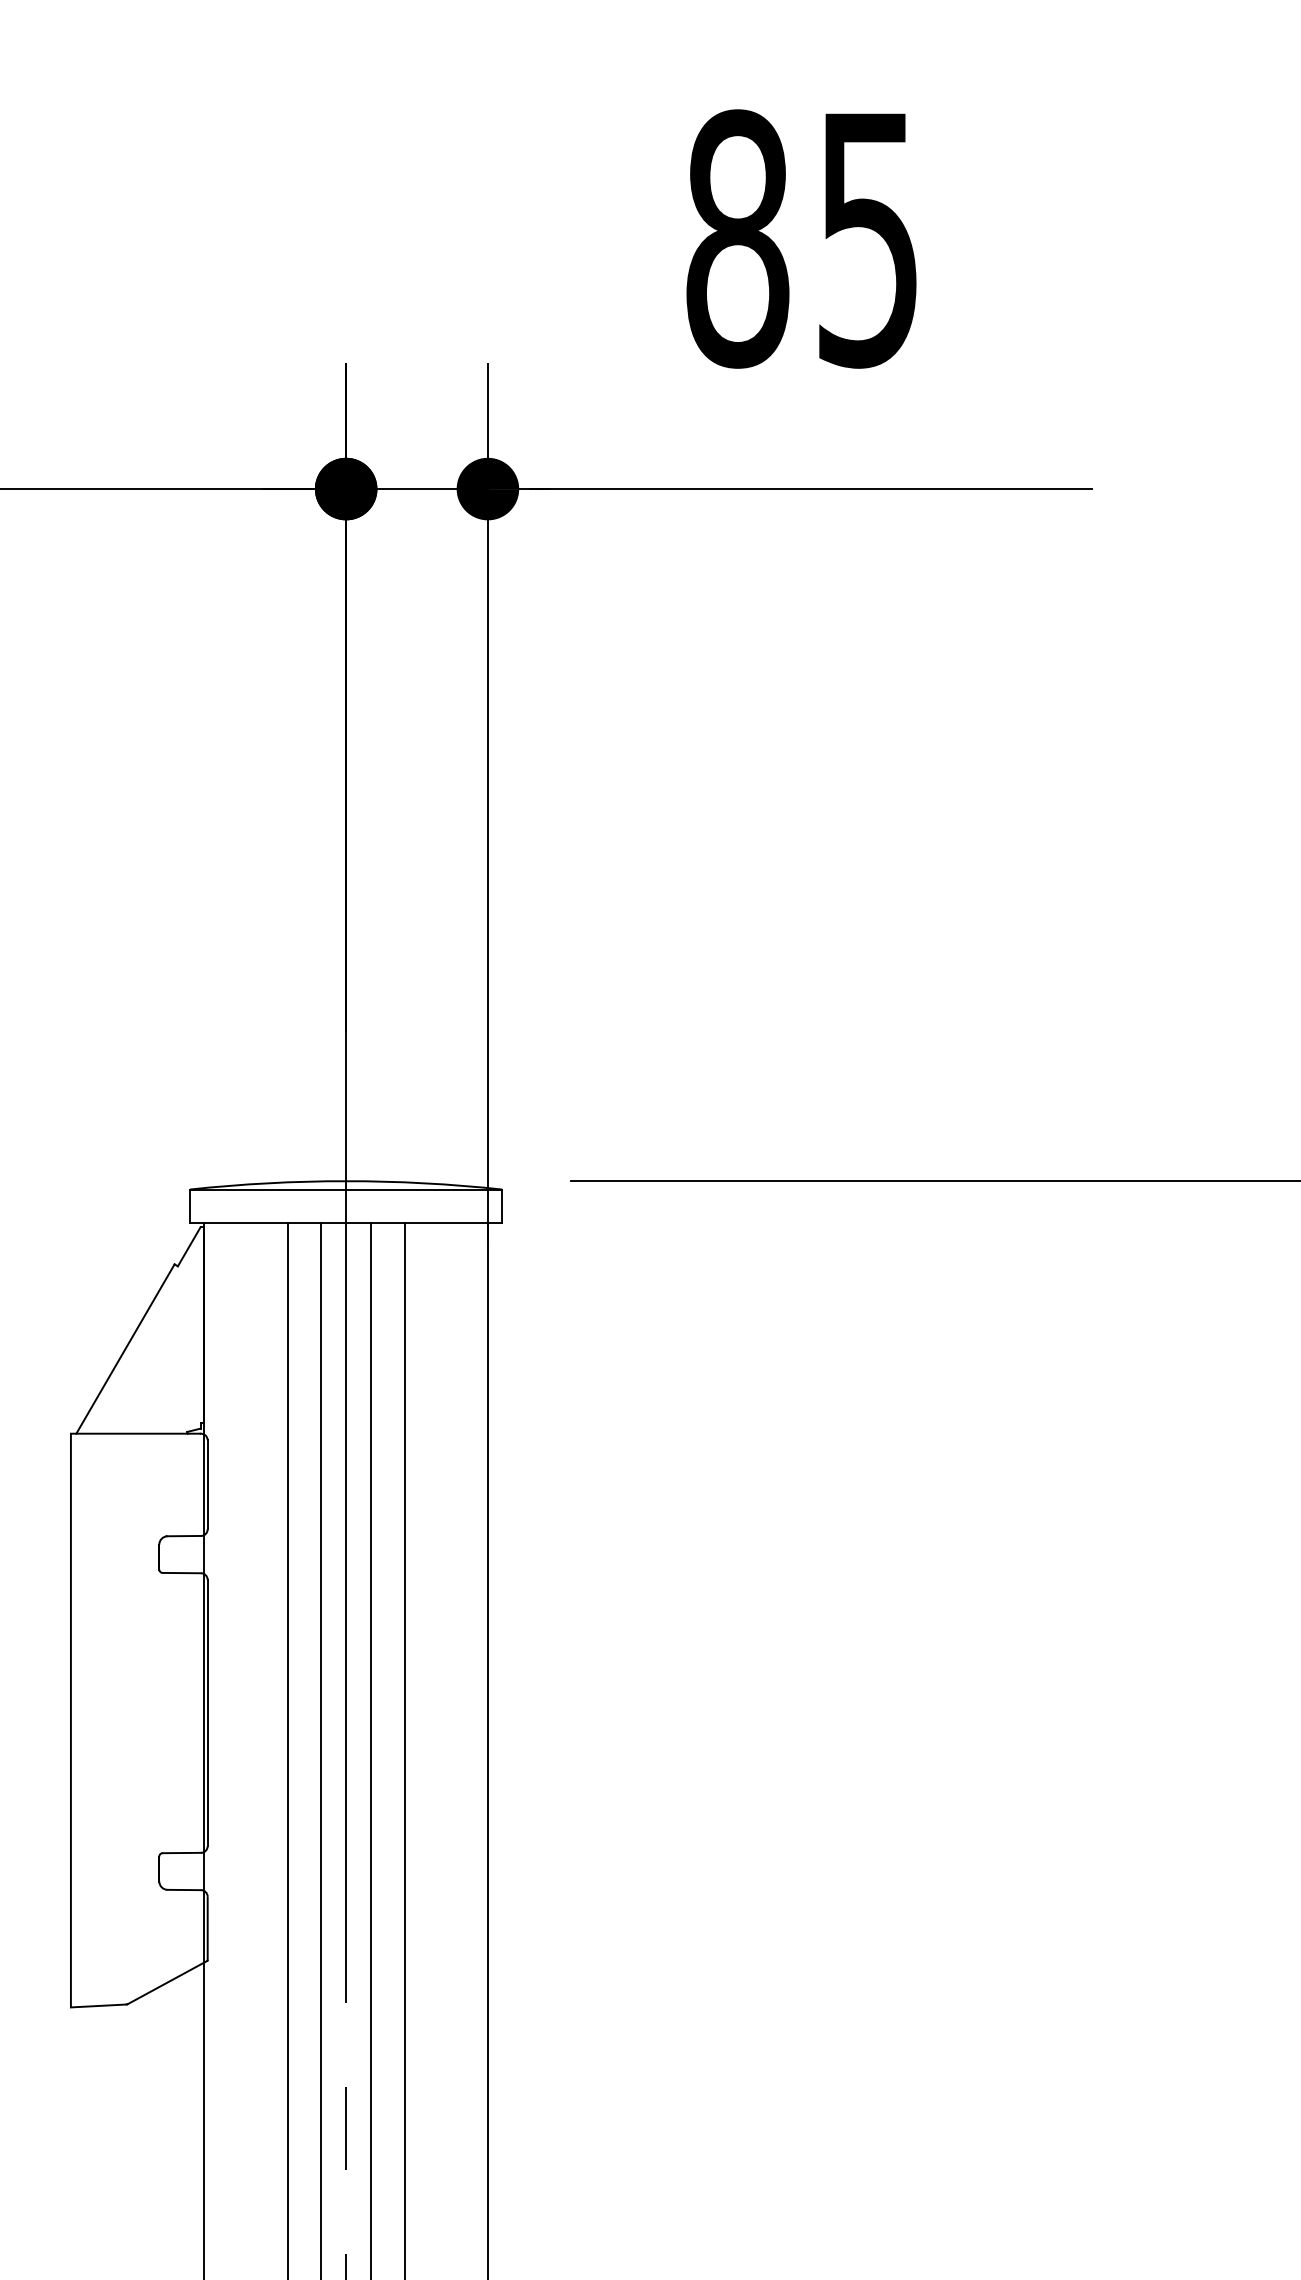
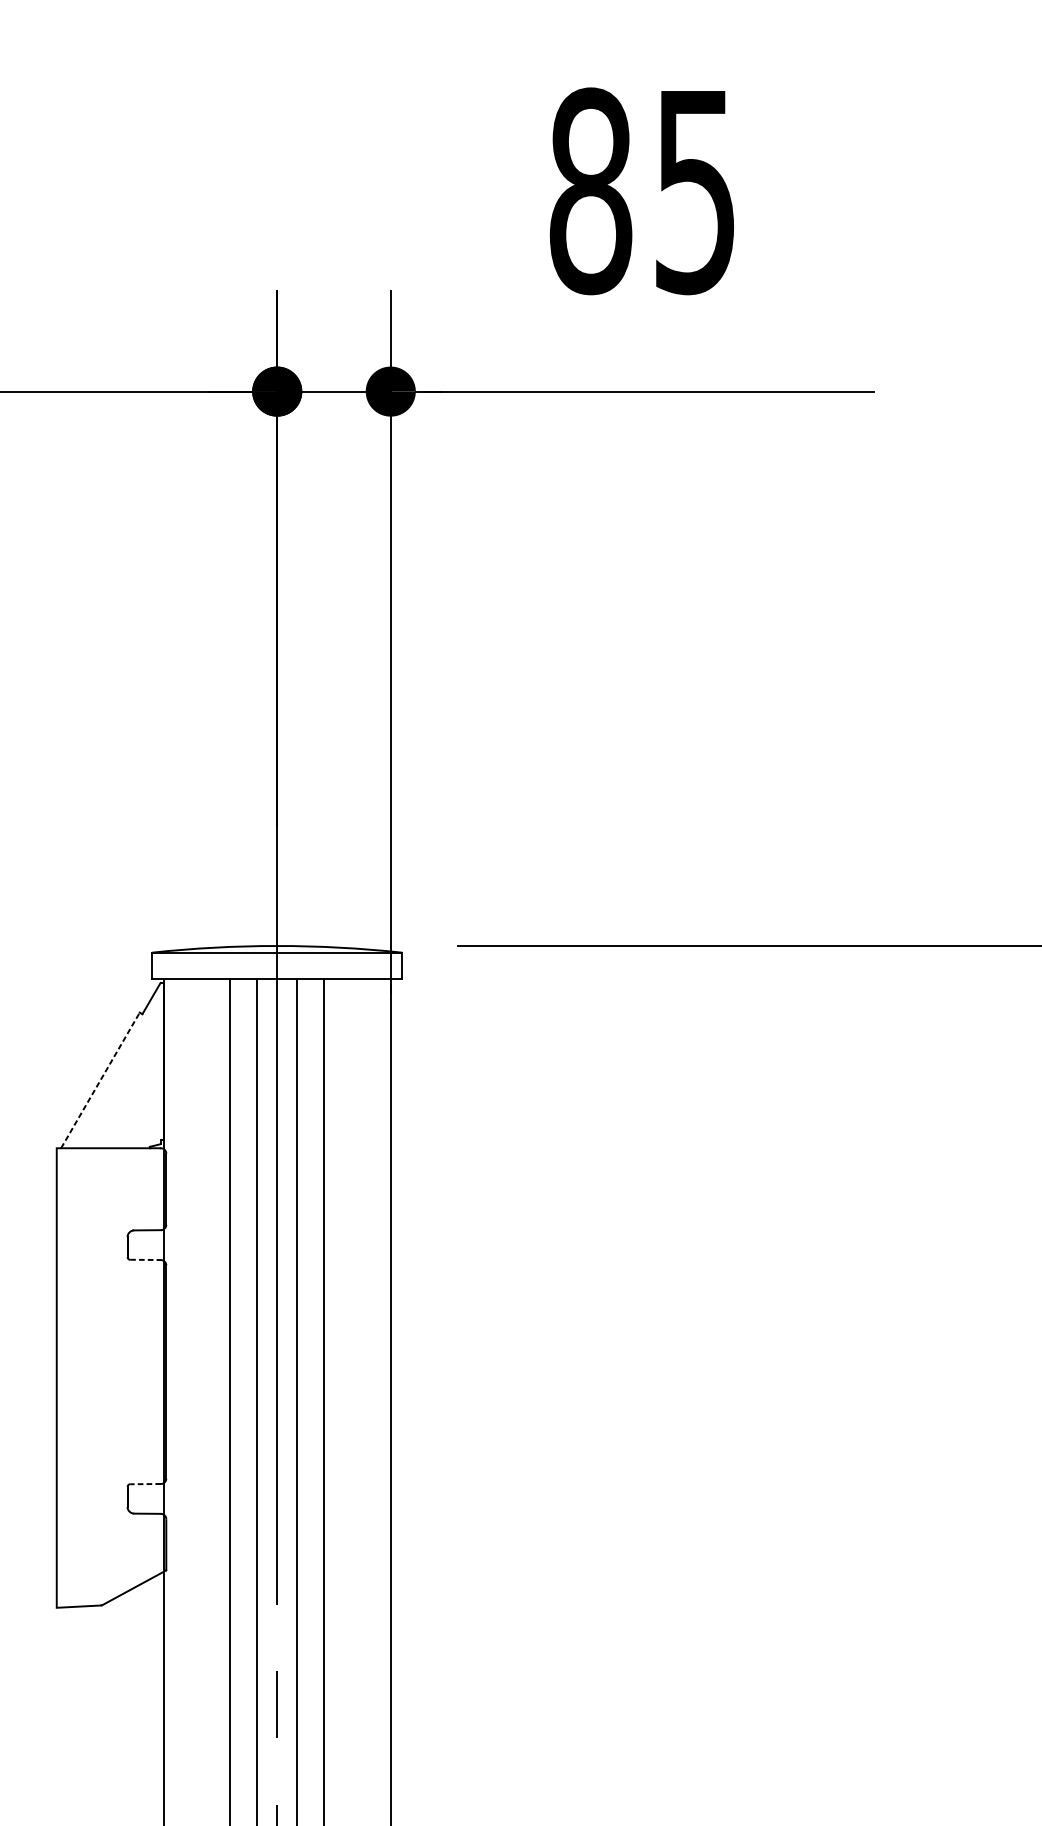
line: (125, 1349) -> (100, 1080), solid -> dashed
line: (182, 1573) -> (146, 1260), solid -> dashed
line: (181, 1853) -> (145, 1484), solid -> dashed

